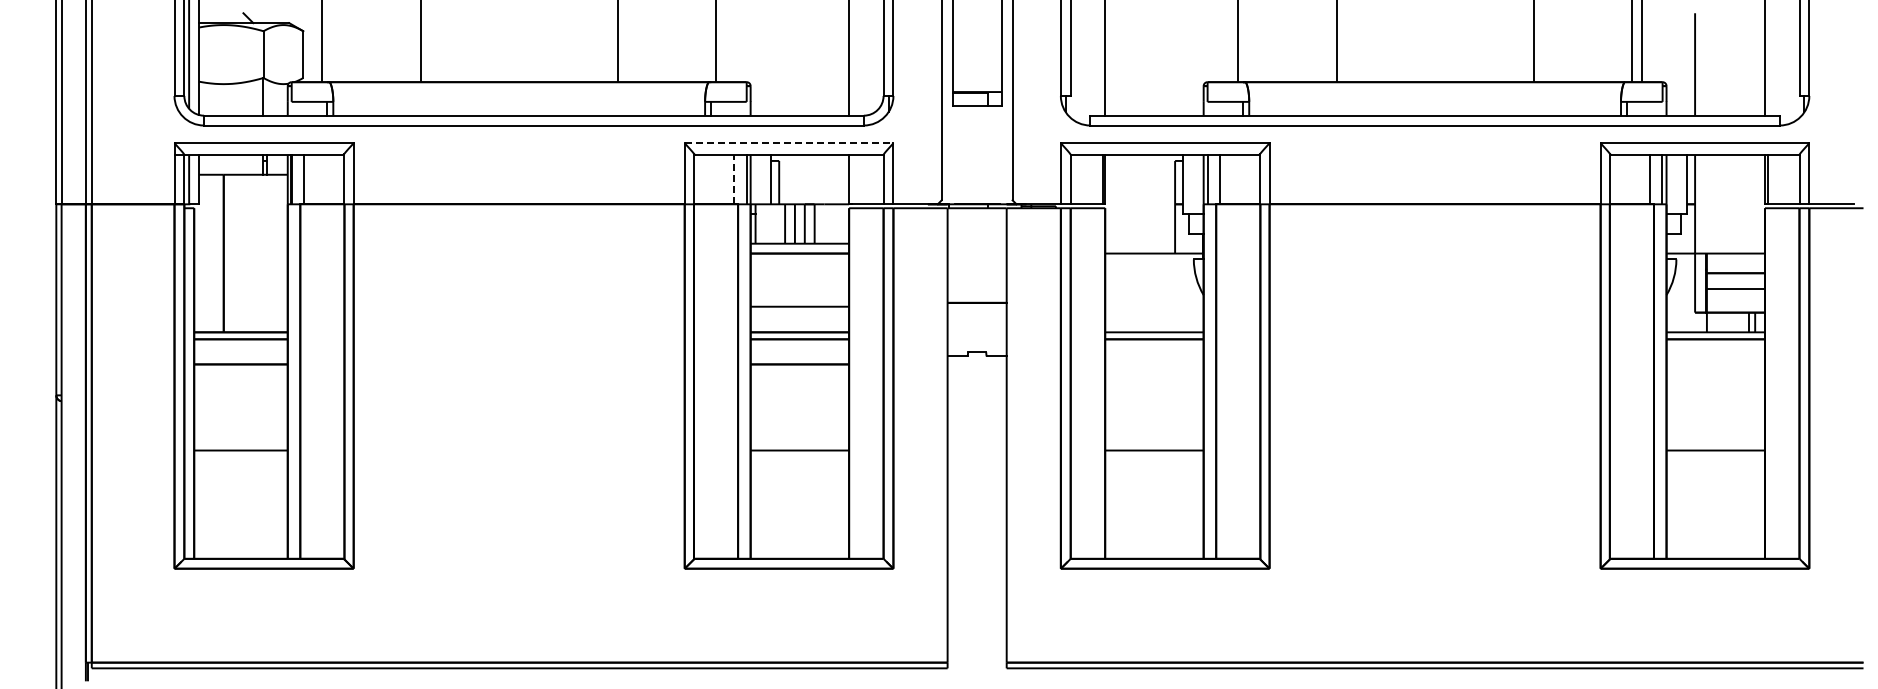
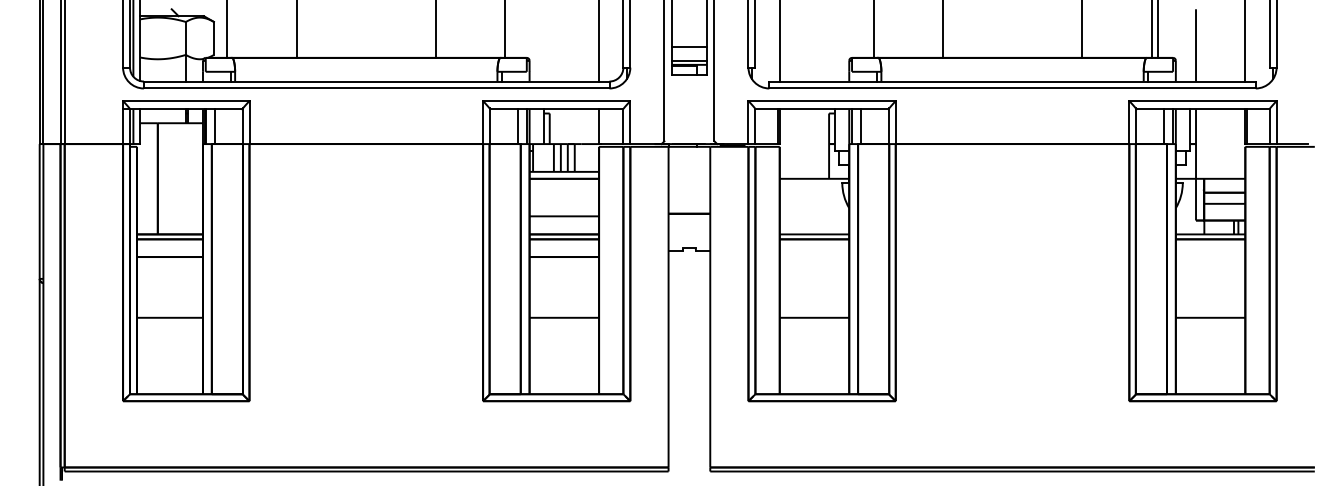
line: (976, 66) -> (688, 46), added
line: (976, 86) -> (688, 60), added
line: (789, 143) -> (557, 101), dashed -> solid
line: (734, 179) -> (518, 126), dashed -> solid

